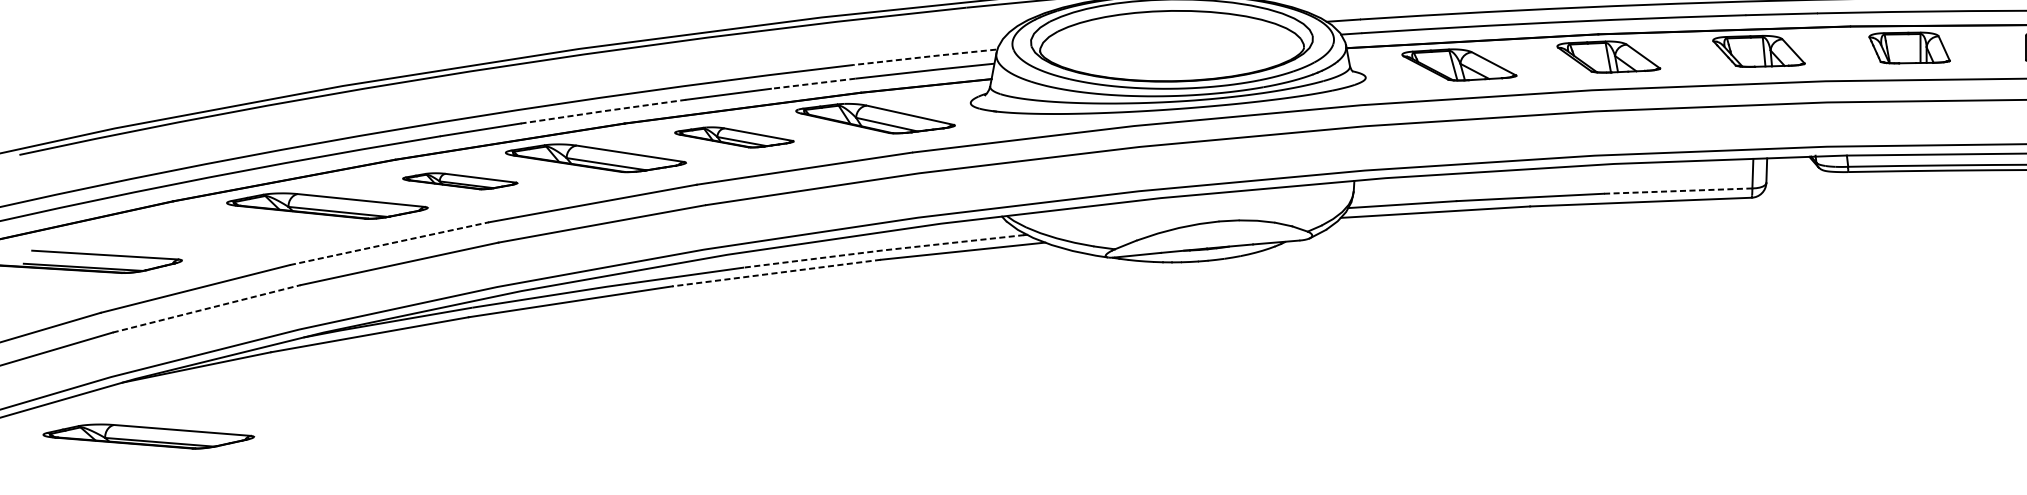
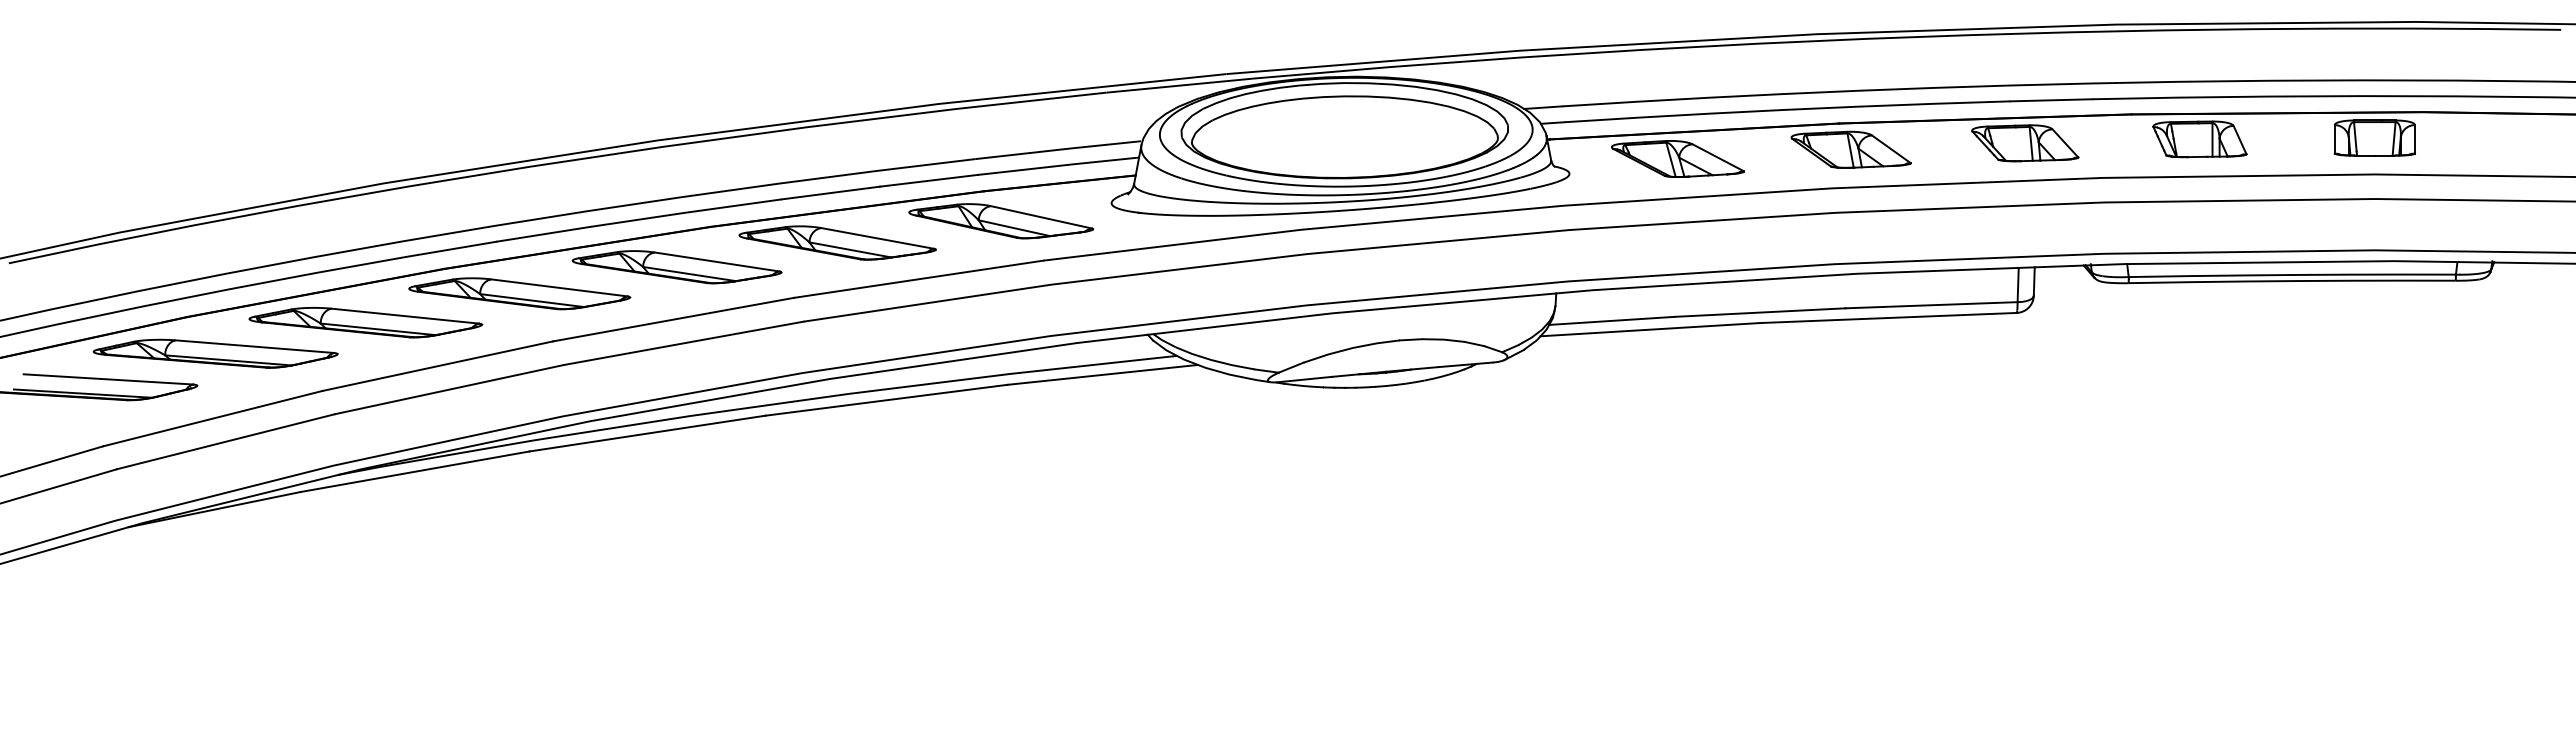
line: (924, 56) -> (1058, 149), dashed -> solid
line: (812, 83) -> (928, 180), dashed -> solid
line: (603, 111) -> (685, 212), dashed -> solid
part: (734, 136) -> (837, 242), size x1.43
part: (459, 180) -> (519, 293), size x1.67
line: (1678, 191) -> (1931, 305), dashed -> solid
line: (389, 243) -> (437, 366), dashed -> solid
line: (883, 249) -> (1010, 373), dashed -> solid
line: (776, 273) -> (886, 400), dashed -> solid
line: (207, 308) -> (226, 441), dashed -> solid
part: (148, 436) -> (215, 353), moved

